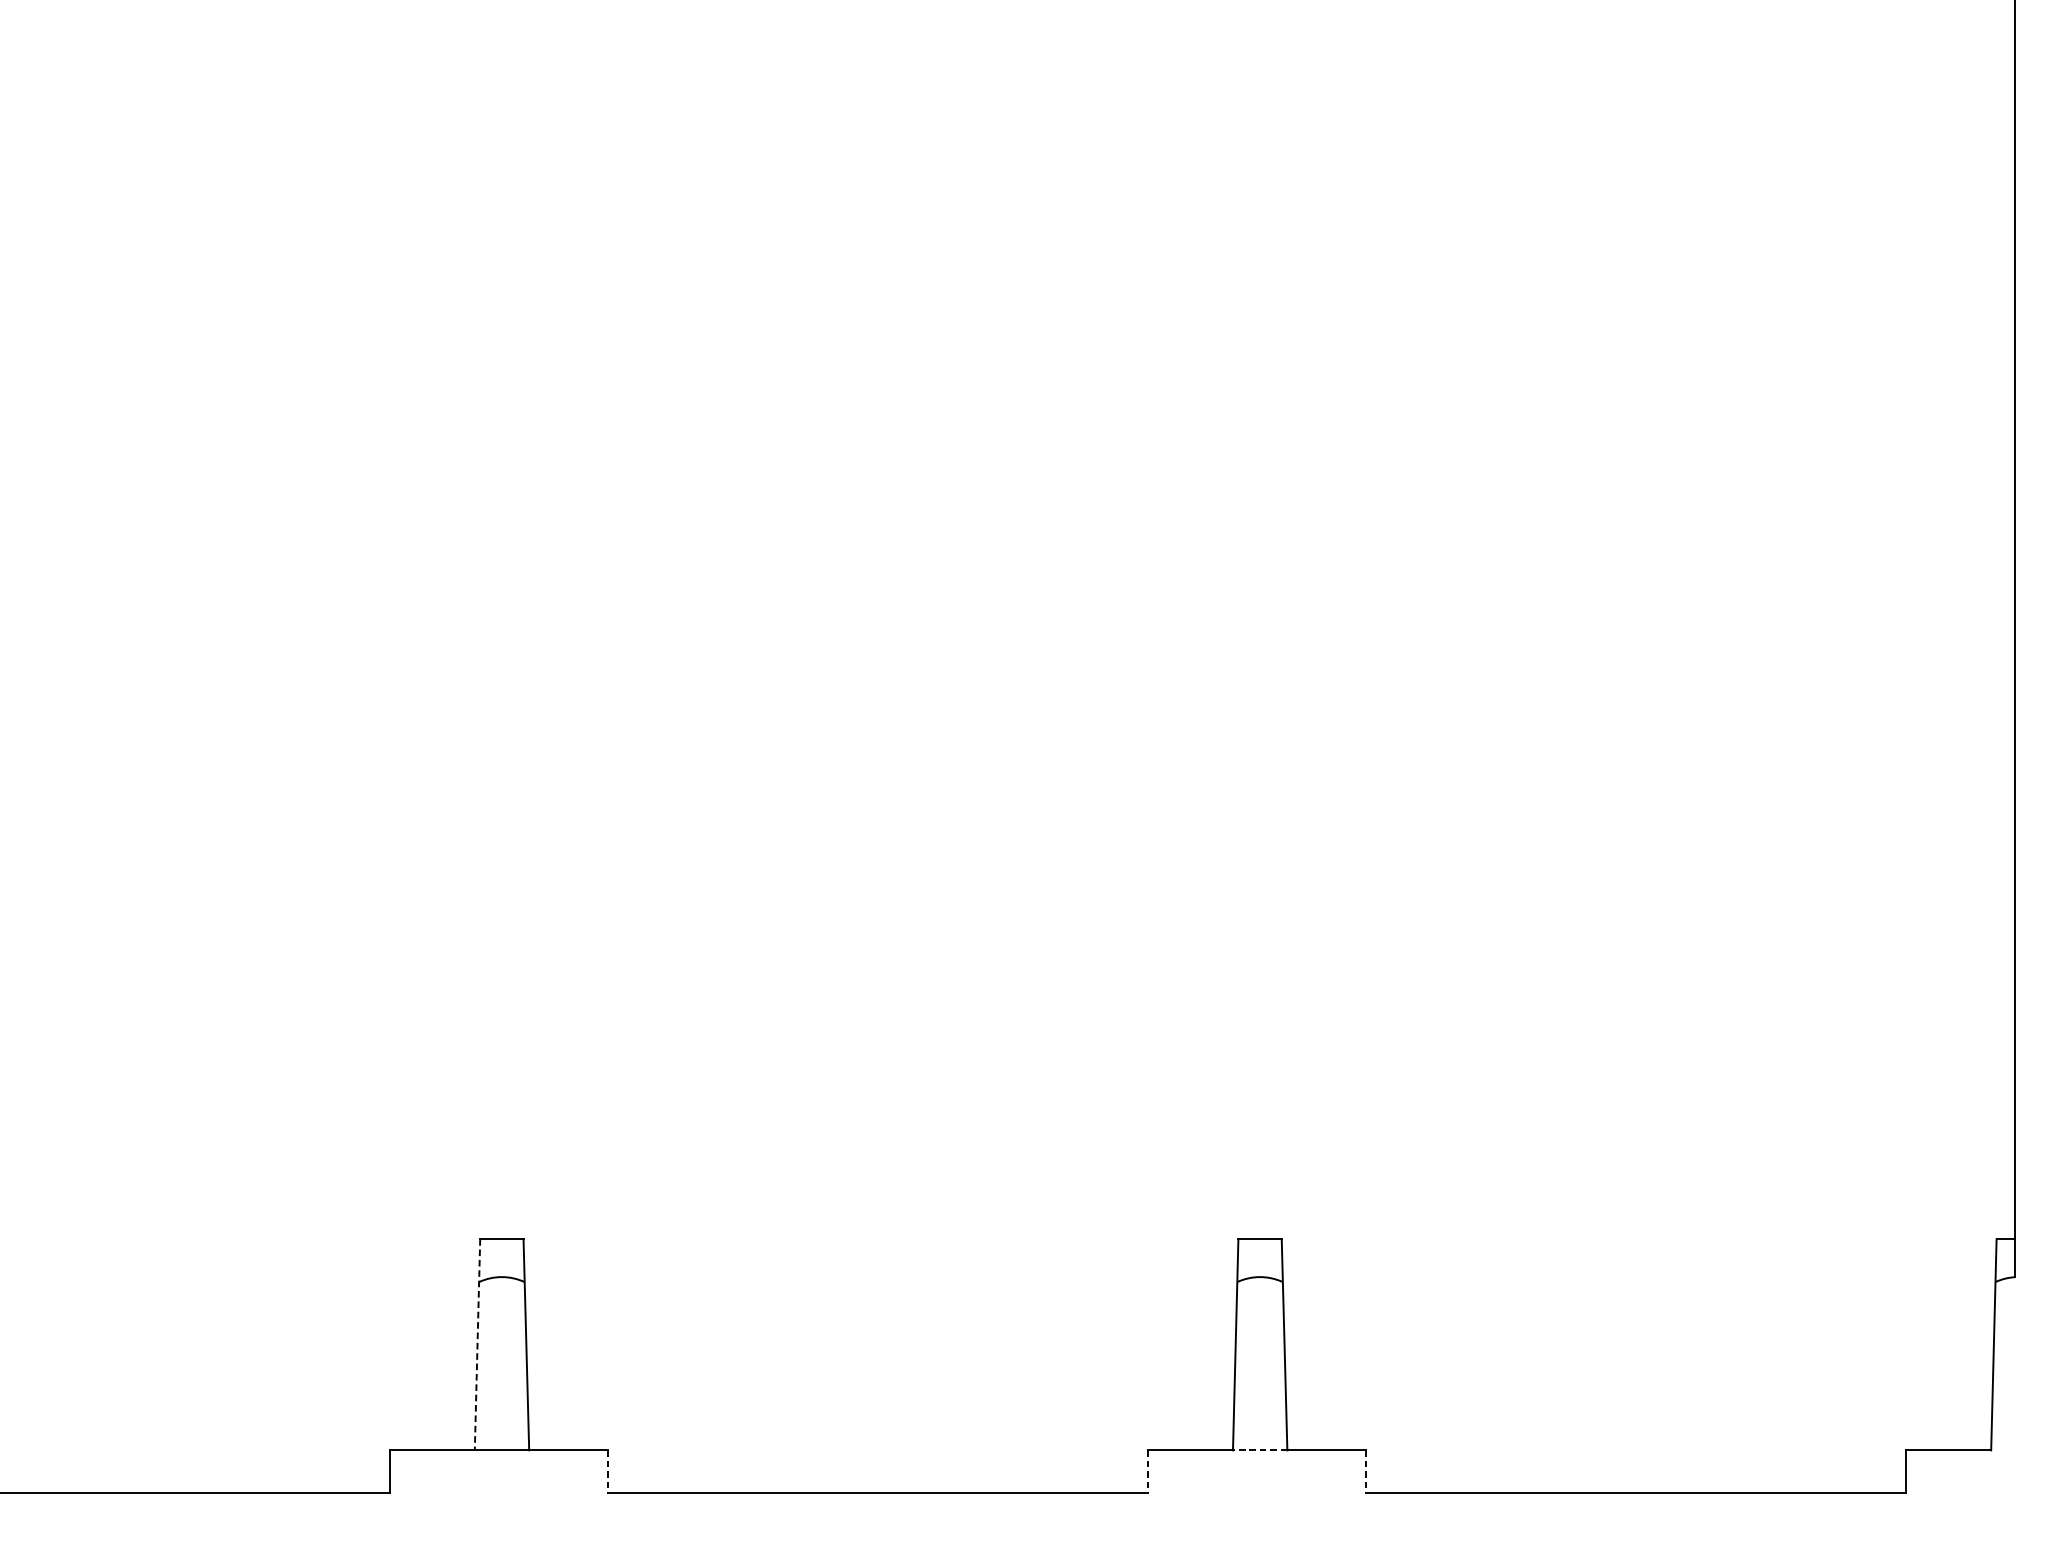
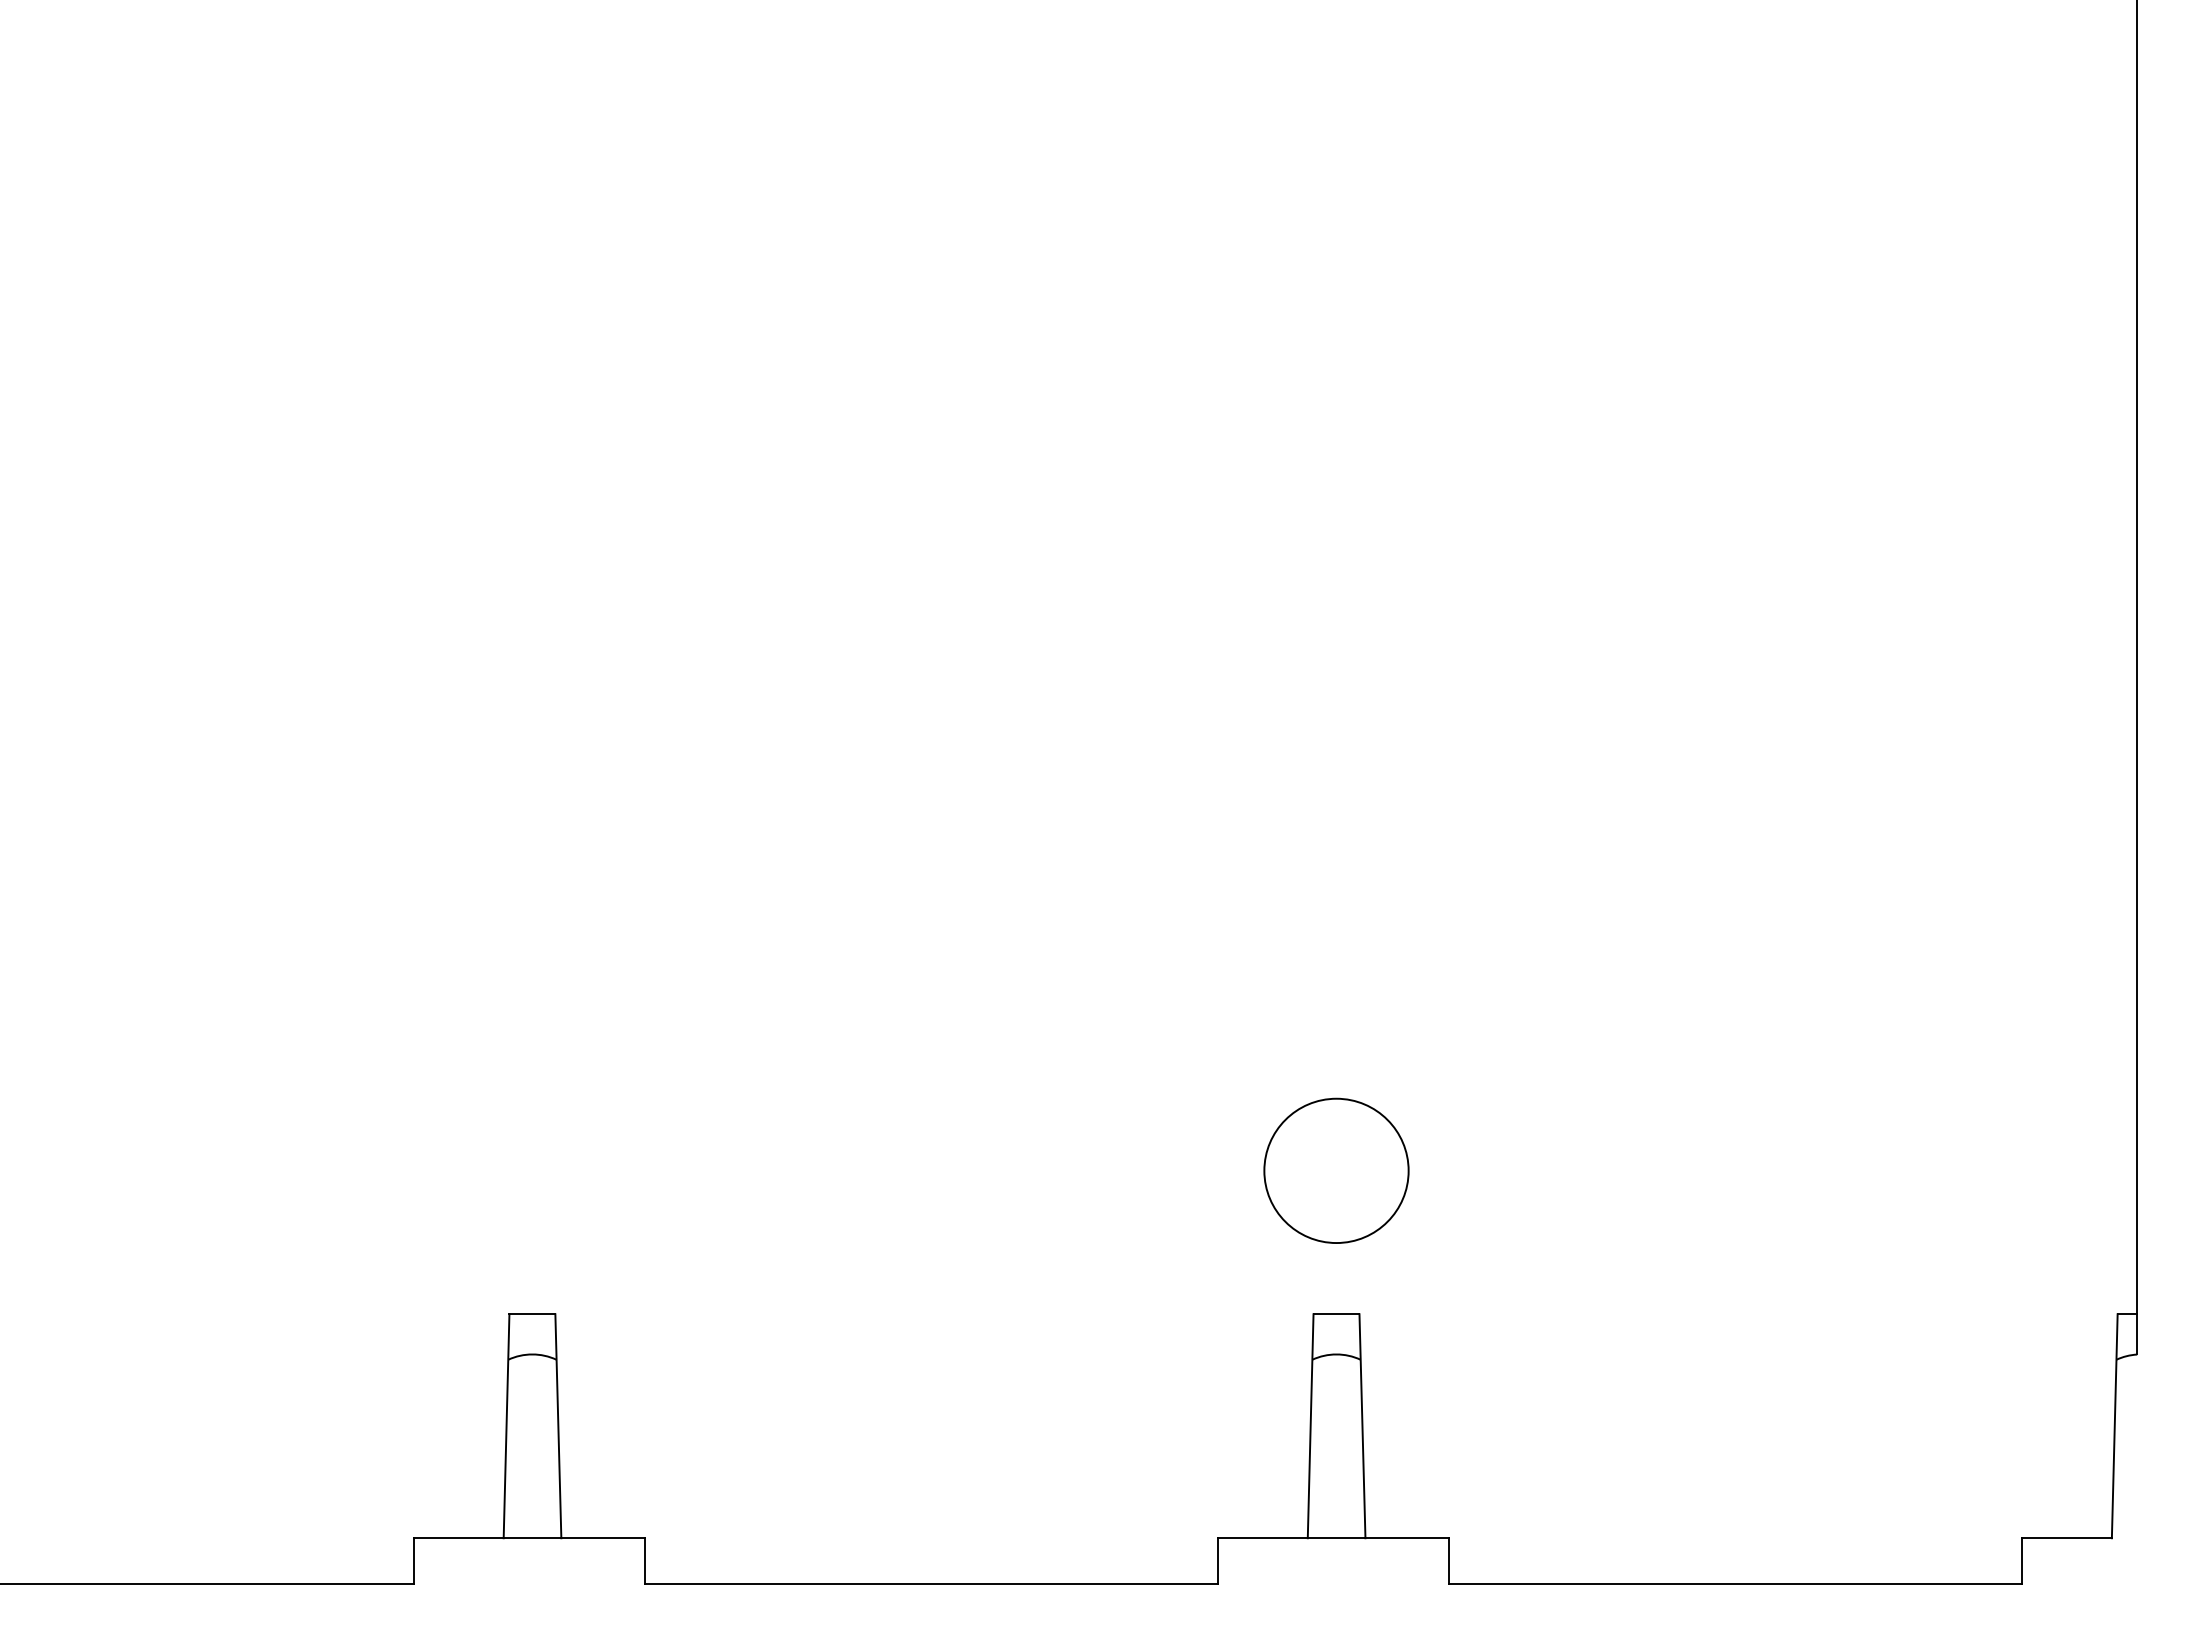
circle: (1260, 1103) -> (1336, 1170), added
line: (477, 1345) -> (506, 1426), dashed -> solid
line: (1260, 1450) -> (1336, 1538), dashed -> solid
line: (607, 1471) -> (644, 1560), dashed -> solid
line: (1147, 1471) -> (1217, 1560), dashed -> solid
line: (1365, 1471) -> (1448, 1560), dashed -> solid

